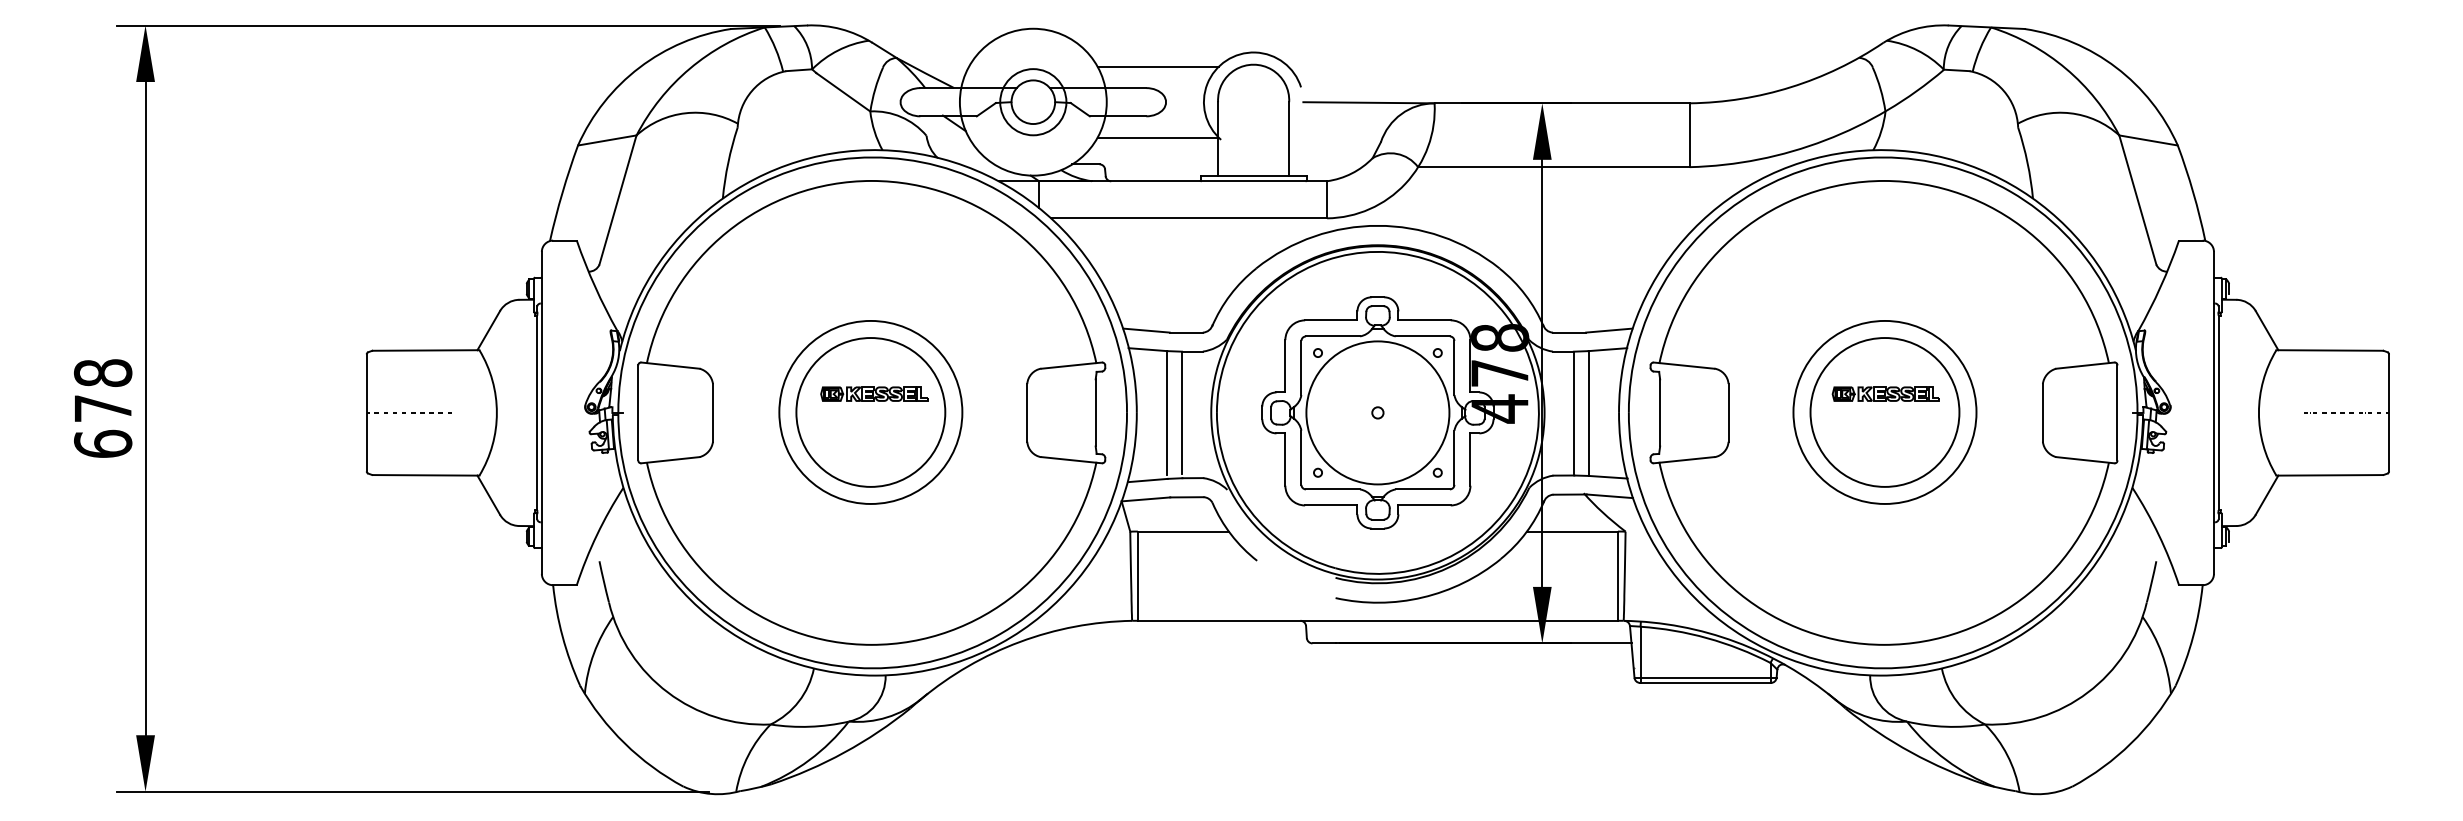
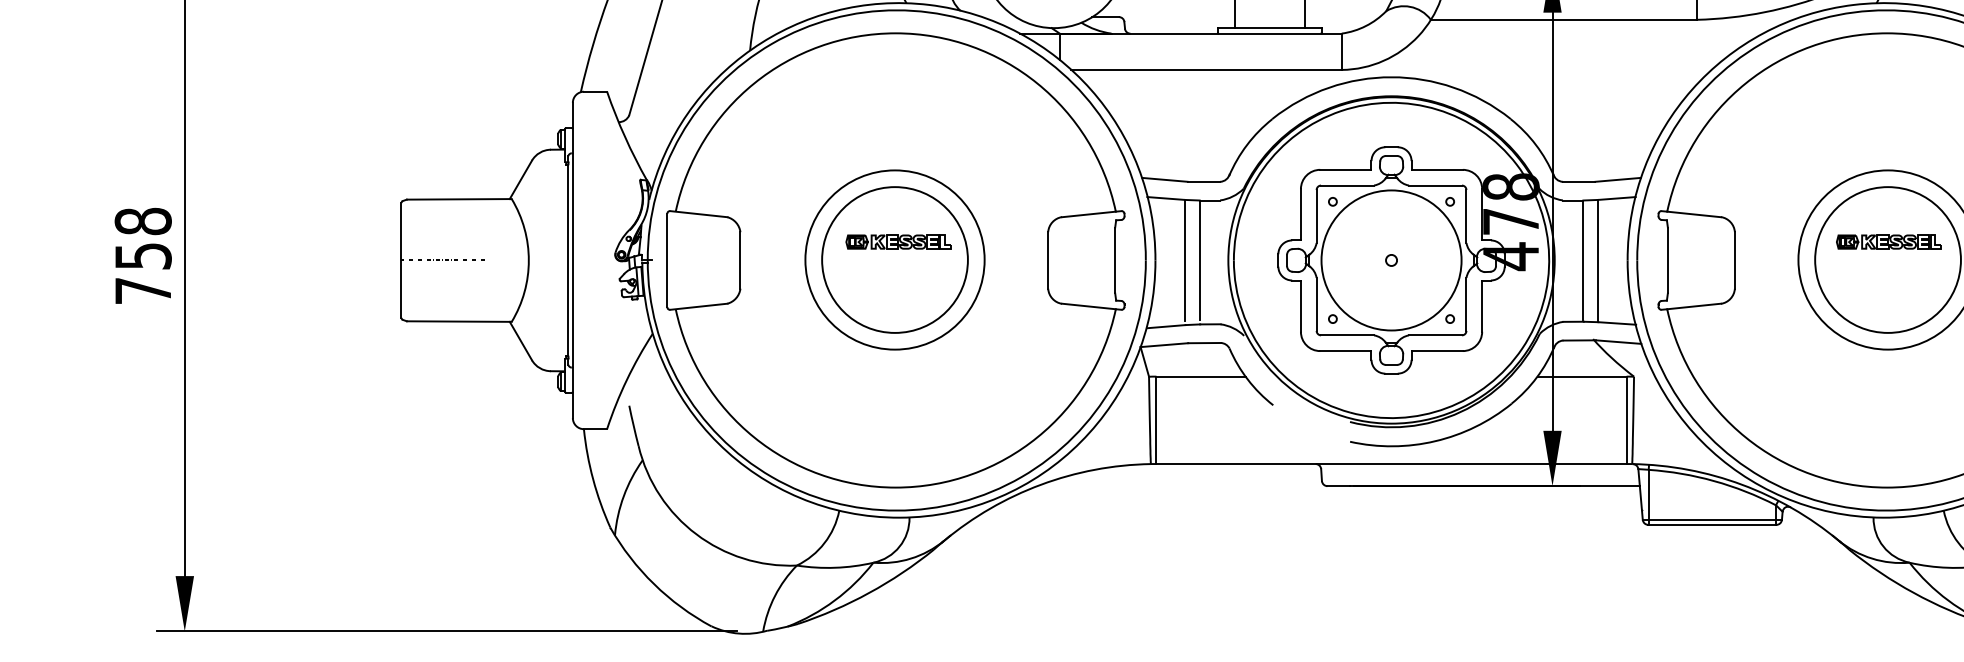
text: (103, 426) -> (143, 273), 678 -> 758

